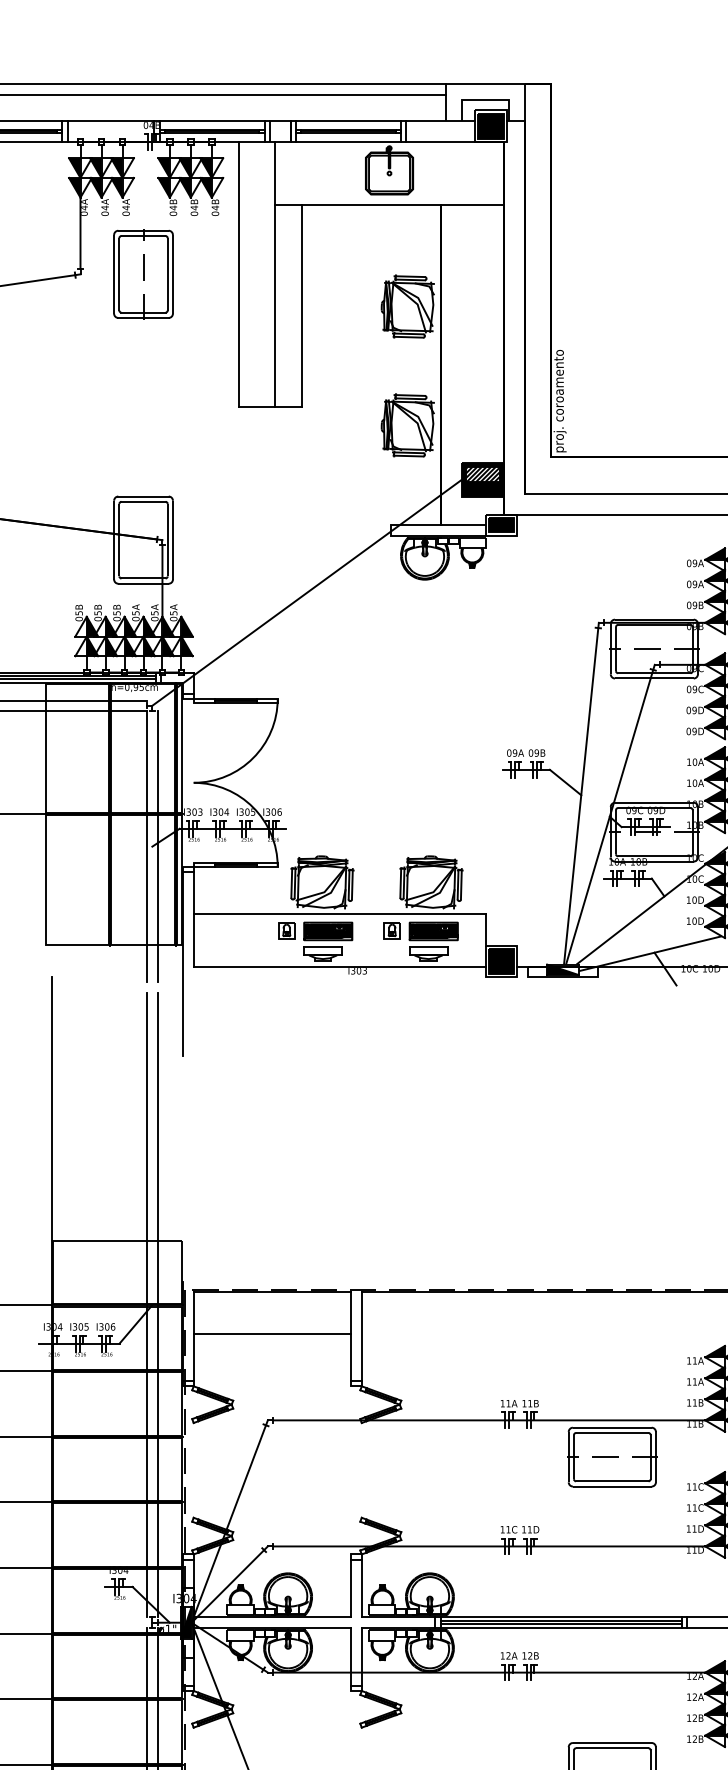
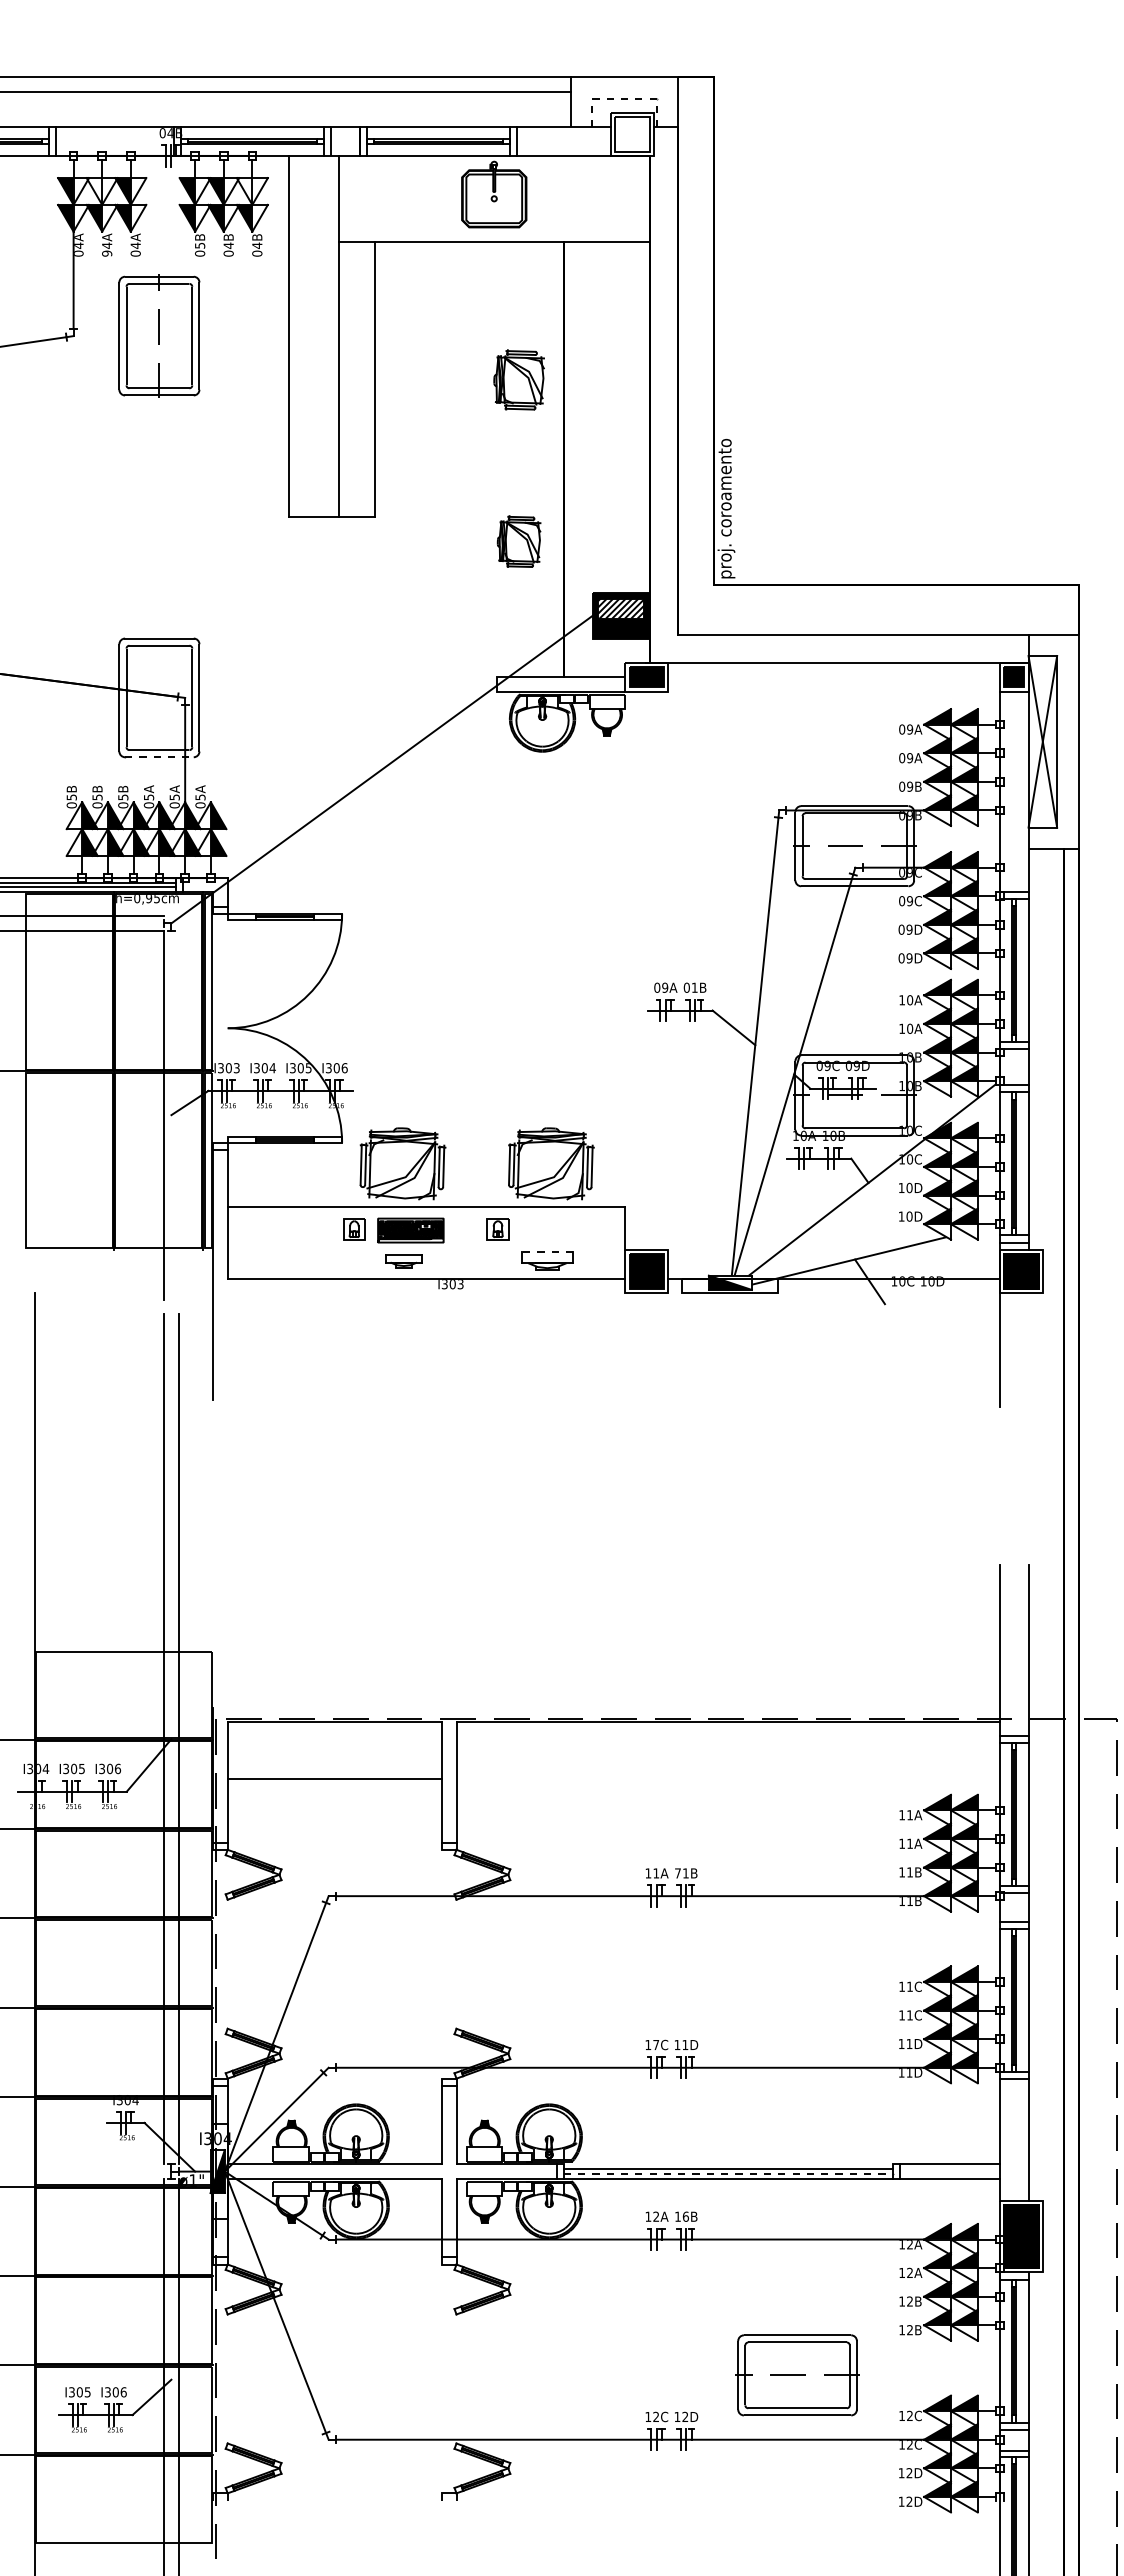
line: (485, 99) -> (624, 98), solid -> dashed
fill: (491, 126) -> (632, 134), removed
fill: (95, 168) -> (94, 191), removed
fill: (206, 168) -> (244, 191), removed
text: (173, 207) -> (200, 245), 04B -> 05B
text: (105, 213) -> (107, 253), 04A -> 94A
part: (407, 306) -> (518, 379), size x0.7
part: (407, 425) -> (518, 541), size x0.6
line: (142, 583) -> (158, 757), solid -> dashed
text: (536, 752) -> (694, 987), 09B -> 01B
line: (157, 846) -> (178, 1114), removed
part: (433, 931) -> (554, 1230), removed
line: (428, 946) -> (547, 1251), solid -> dashed
part: (322, 953) -> (403, 1260), size x0.7
text: (524, 1403) -> (677, 1873), 11B -> 71B
part: (612, 1457) -> (797, 1946), removed
text: (508, 1529) -> (656, 2044), 11C -> 17C
line: (560, 1617) -> (727, 2164), removed
line: (561, 1624) -> (728, 2173), solid -> dashed
text: (529, 1655) -> (685, 2216), 12B -> 16B

